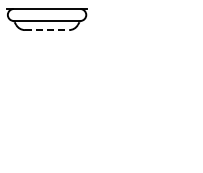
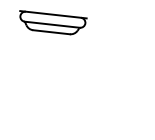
line: (47, 30) -> (51, 32), dashed -> solid

